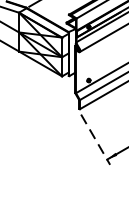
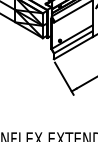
line: (95, 139) -> (64, 78), dashed -> solid

